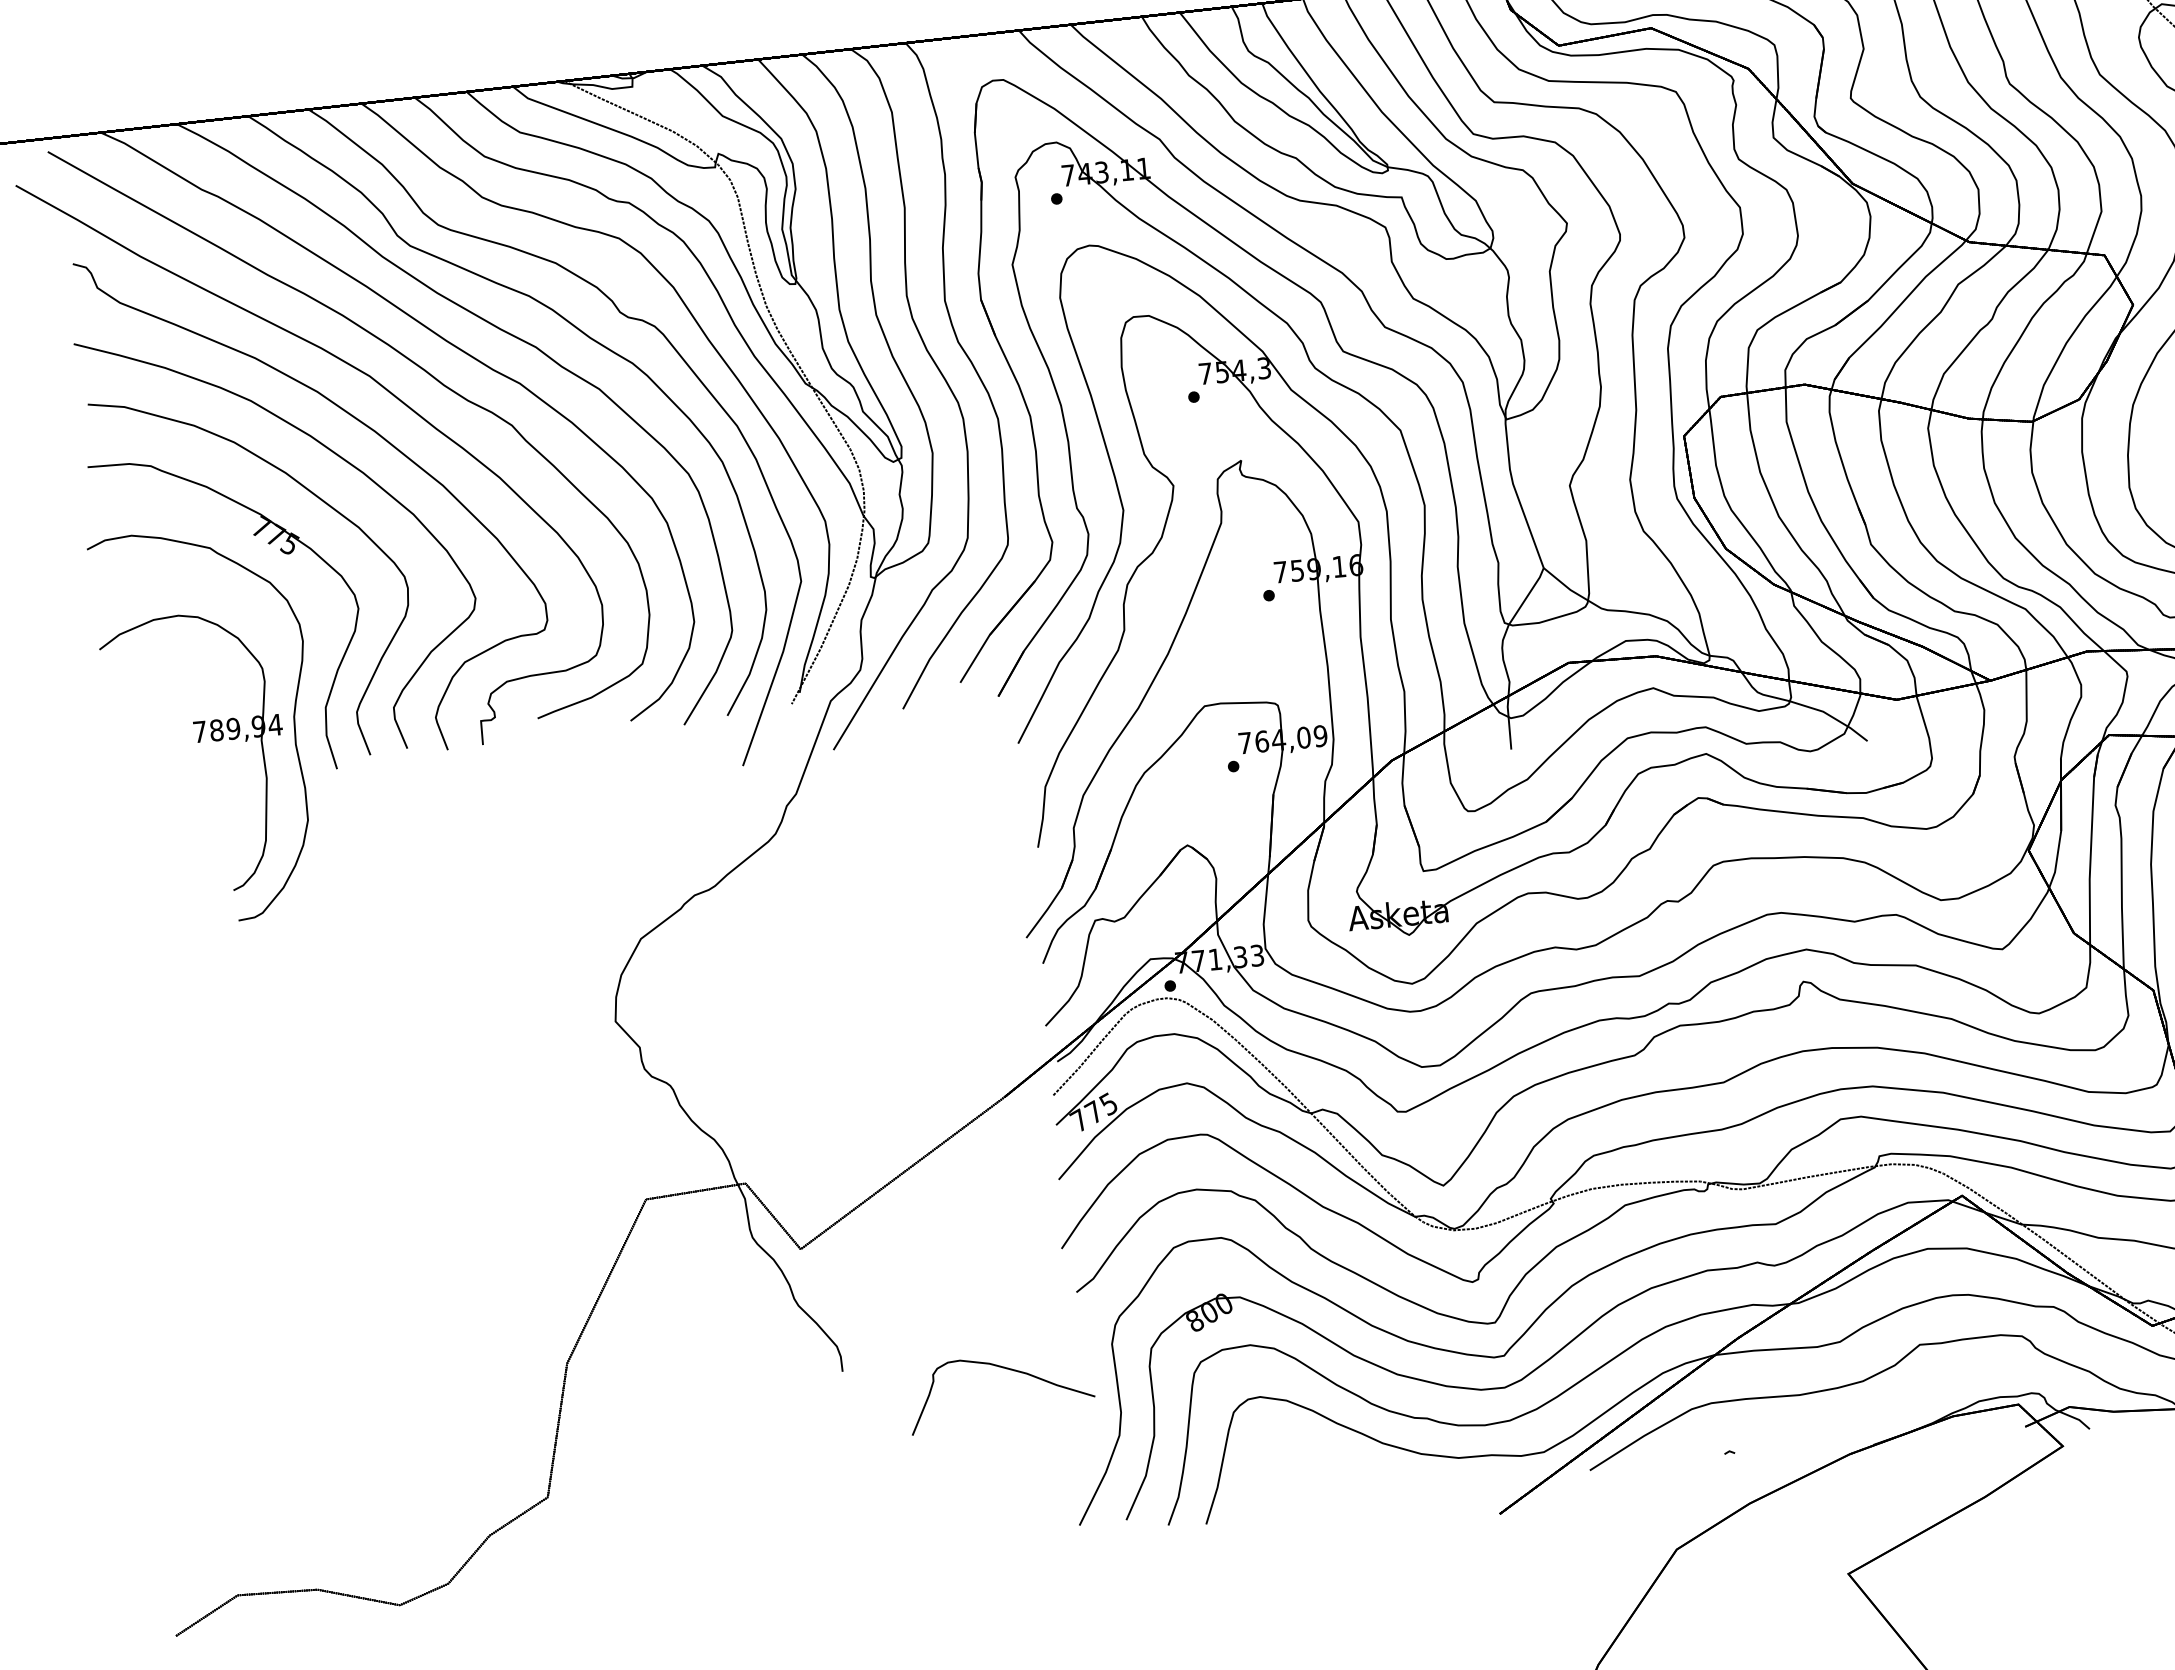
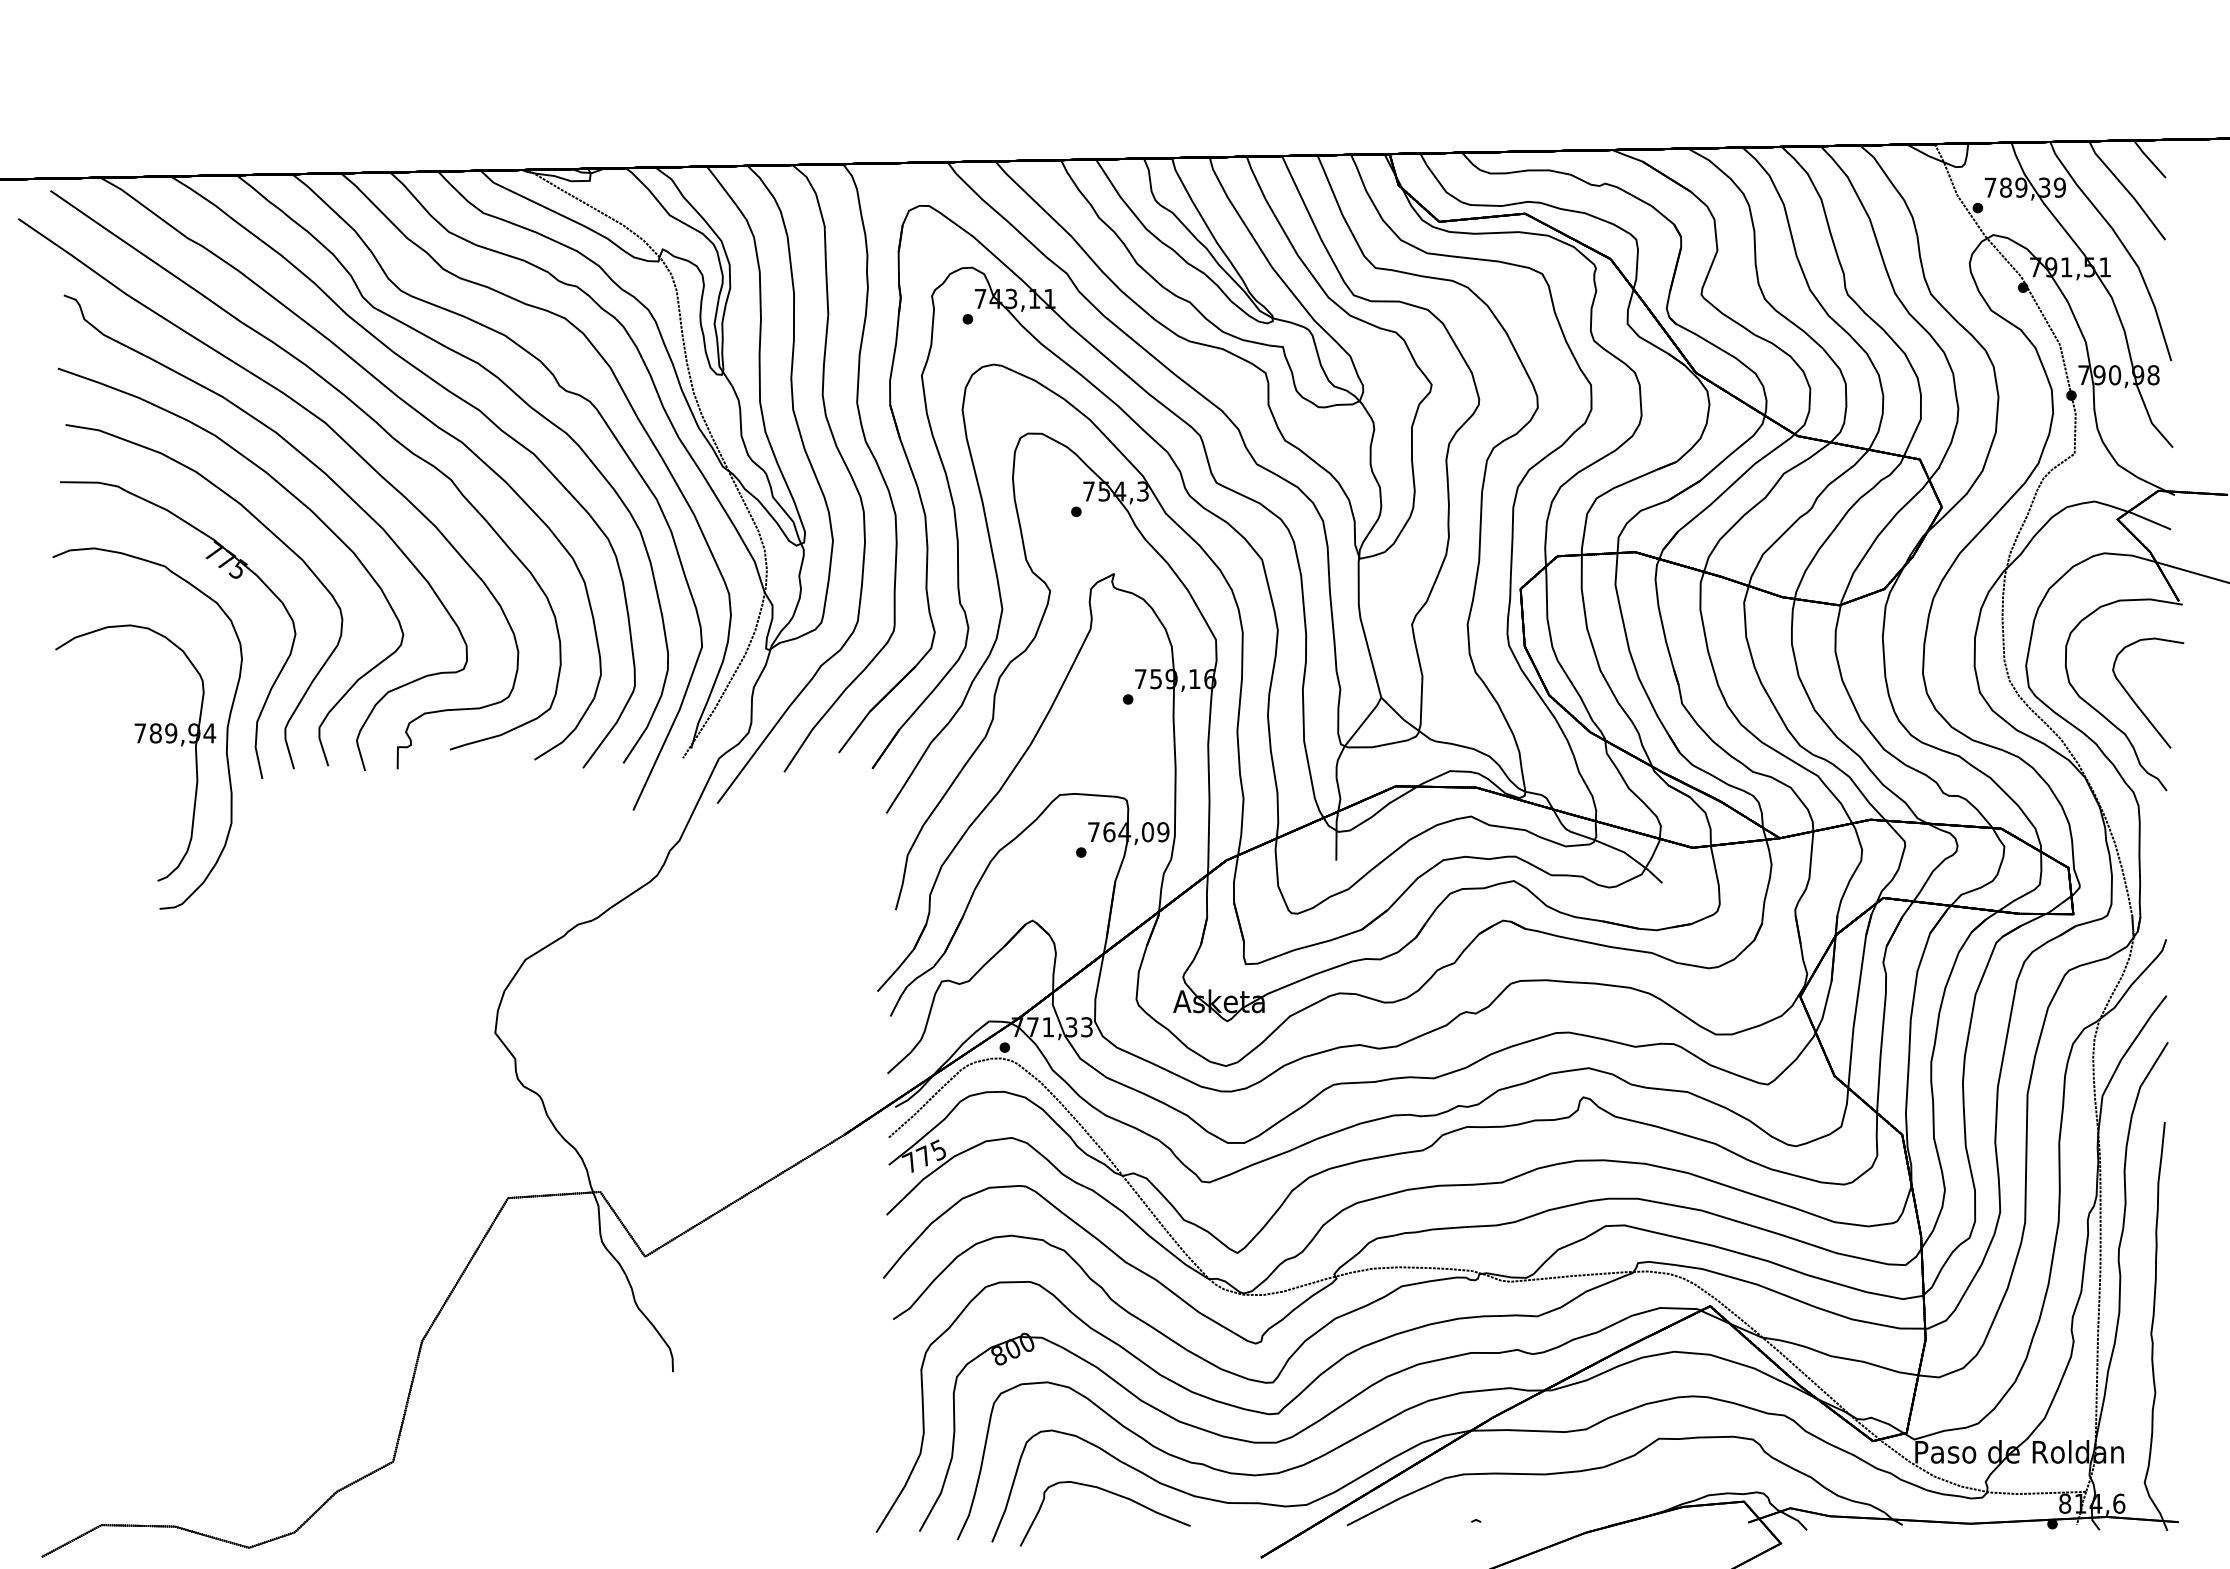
curve: (1005, 1369) -> (1110, 1493), moved

